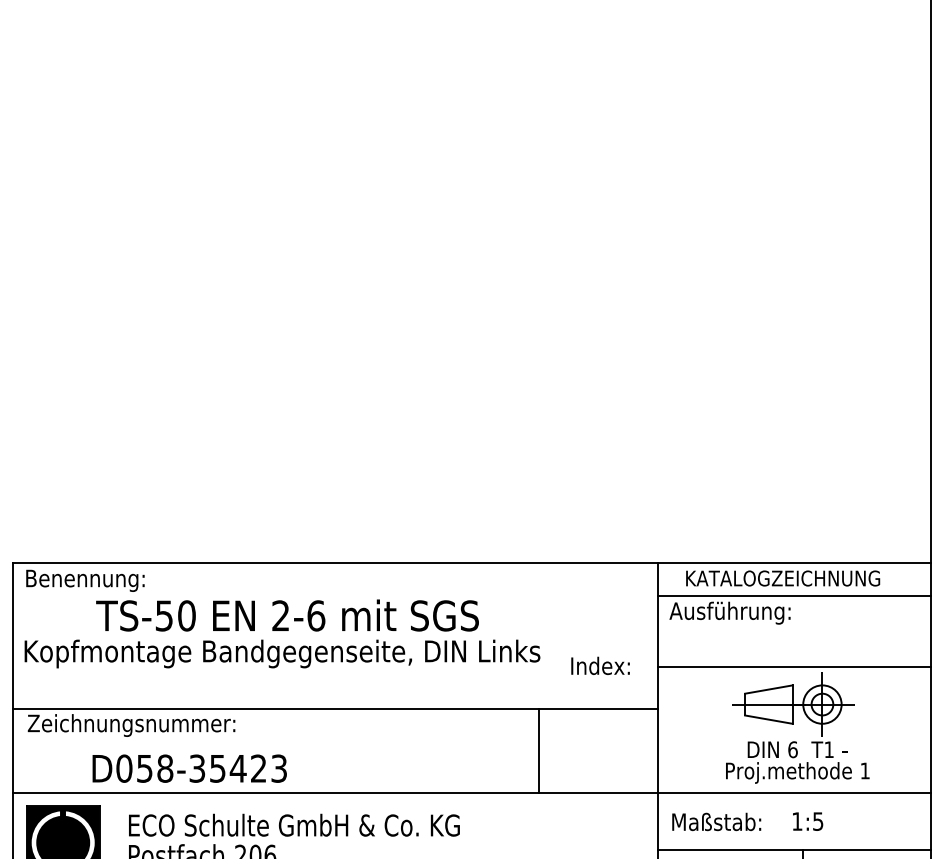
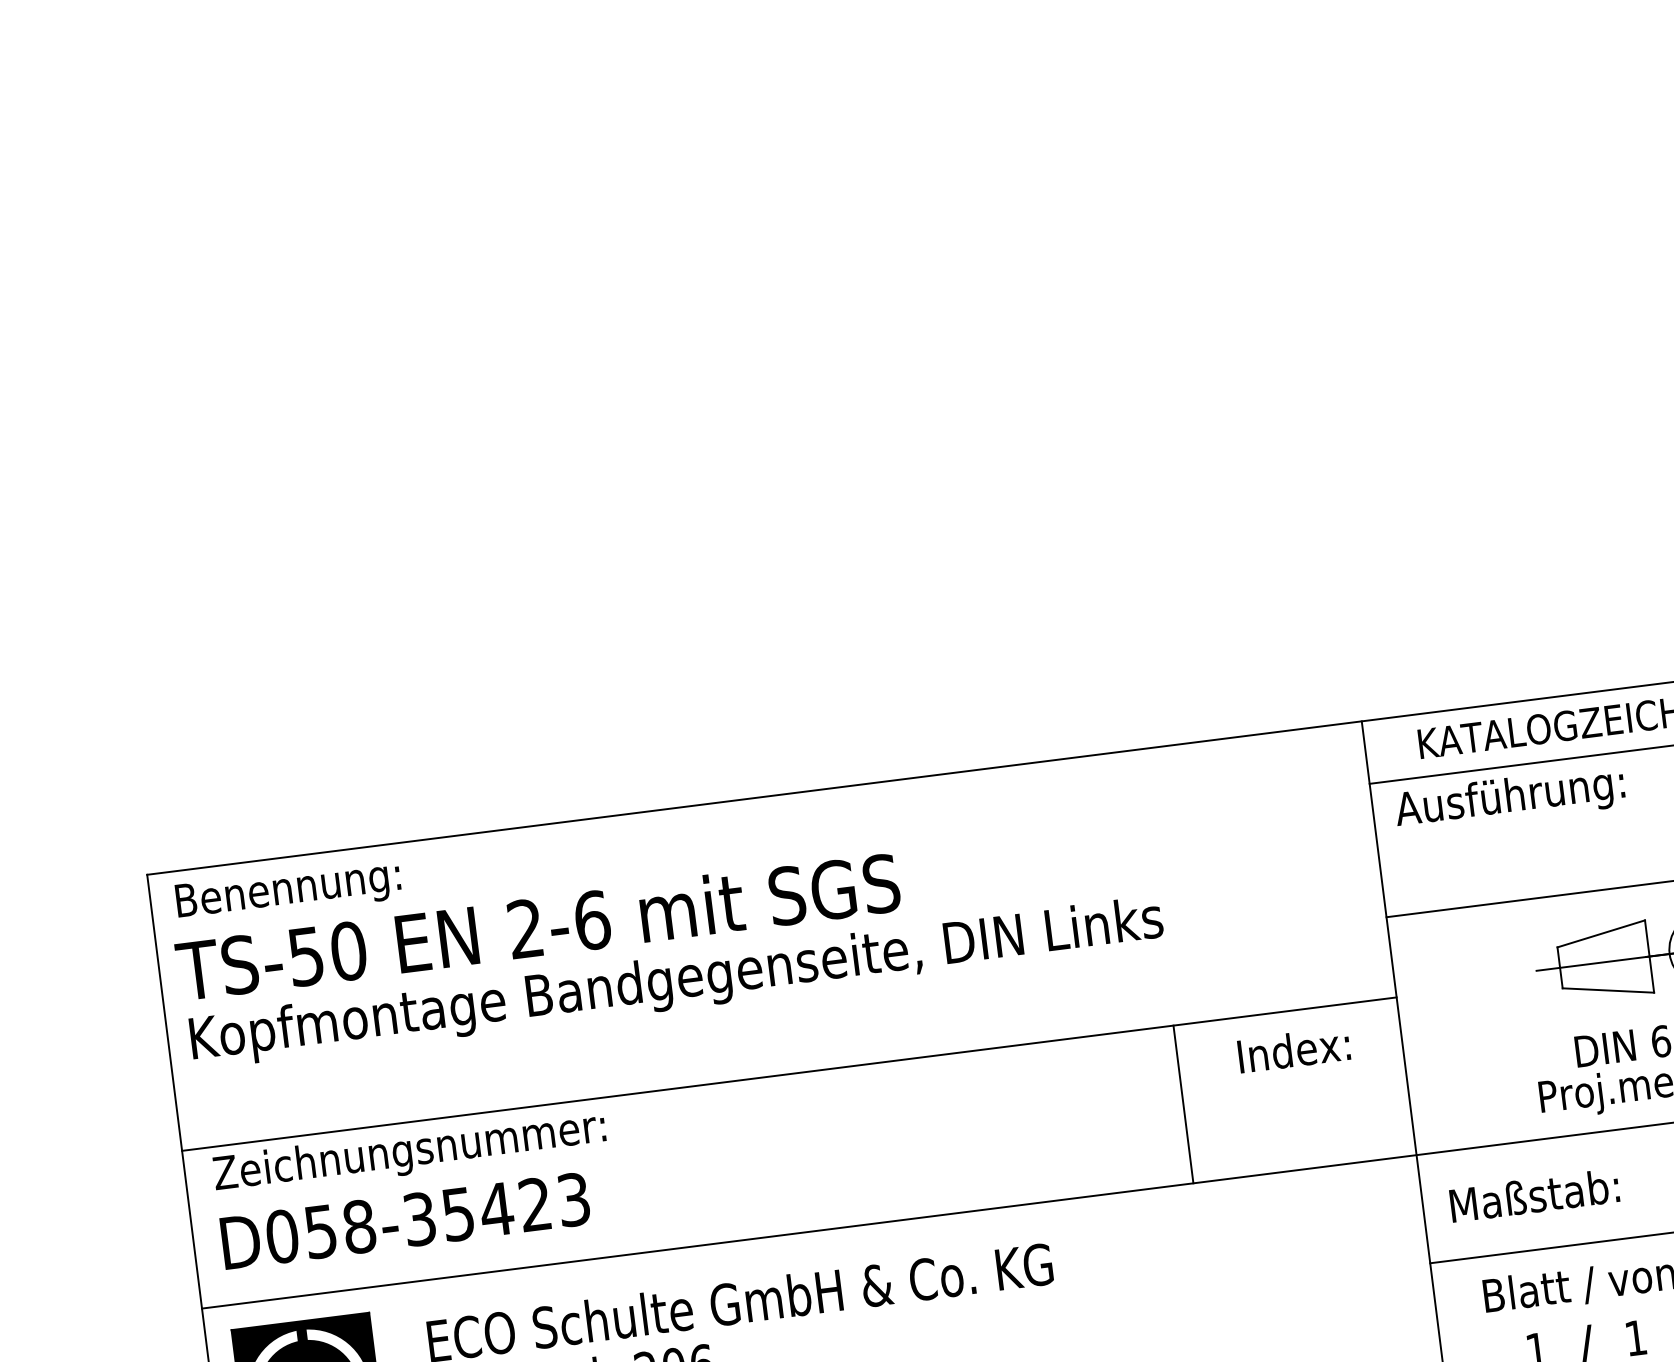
text: (287, 615) -> (537, 926), moved
text: (600, 665) -> (1293, 1049), moved
text: (189, 768) -> (404, 1220), moved

